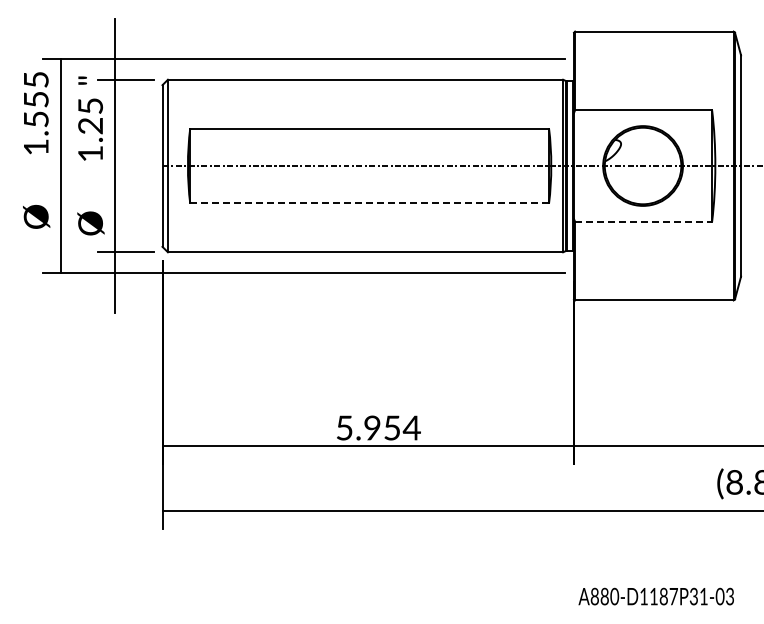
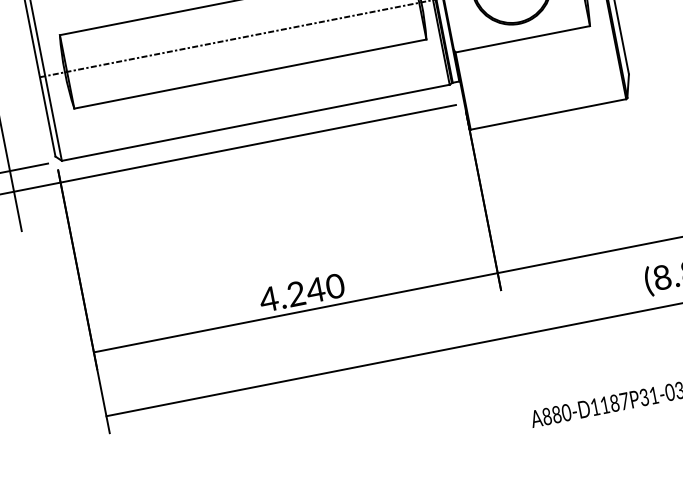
line: (370, 203) -> (251, 73), dashed -> solid
line: (644, 221) -> (523, 38), dashed -> solid
text: (377, 427) -> (301, 292), 5.954 -> 4.240

